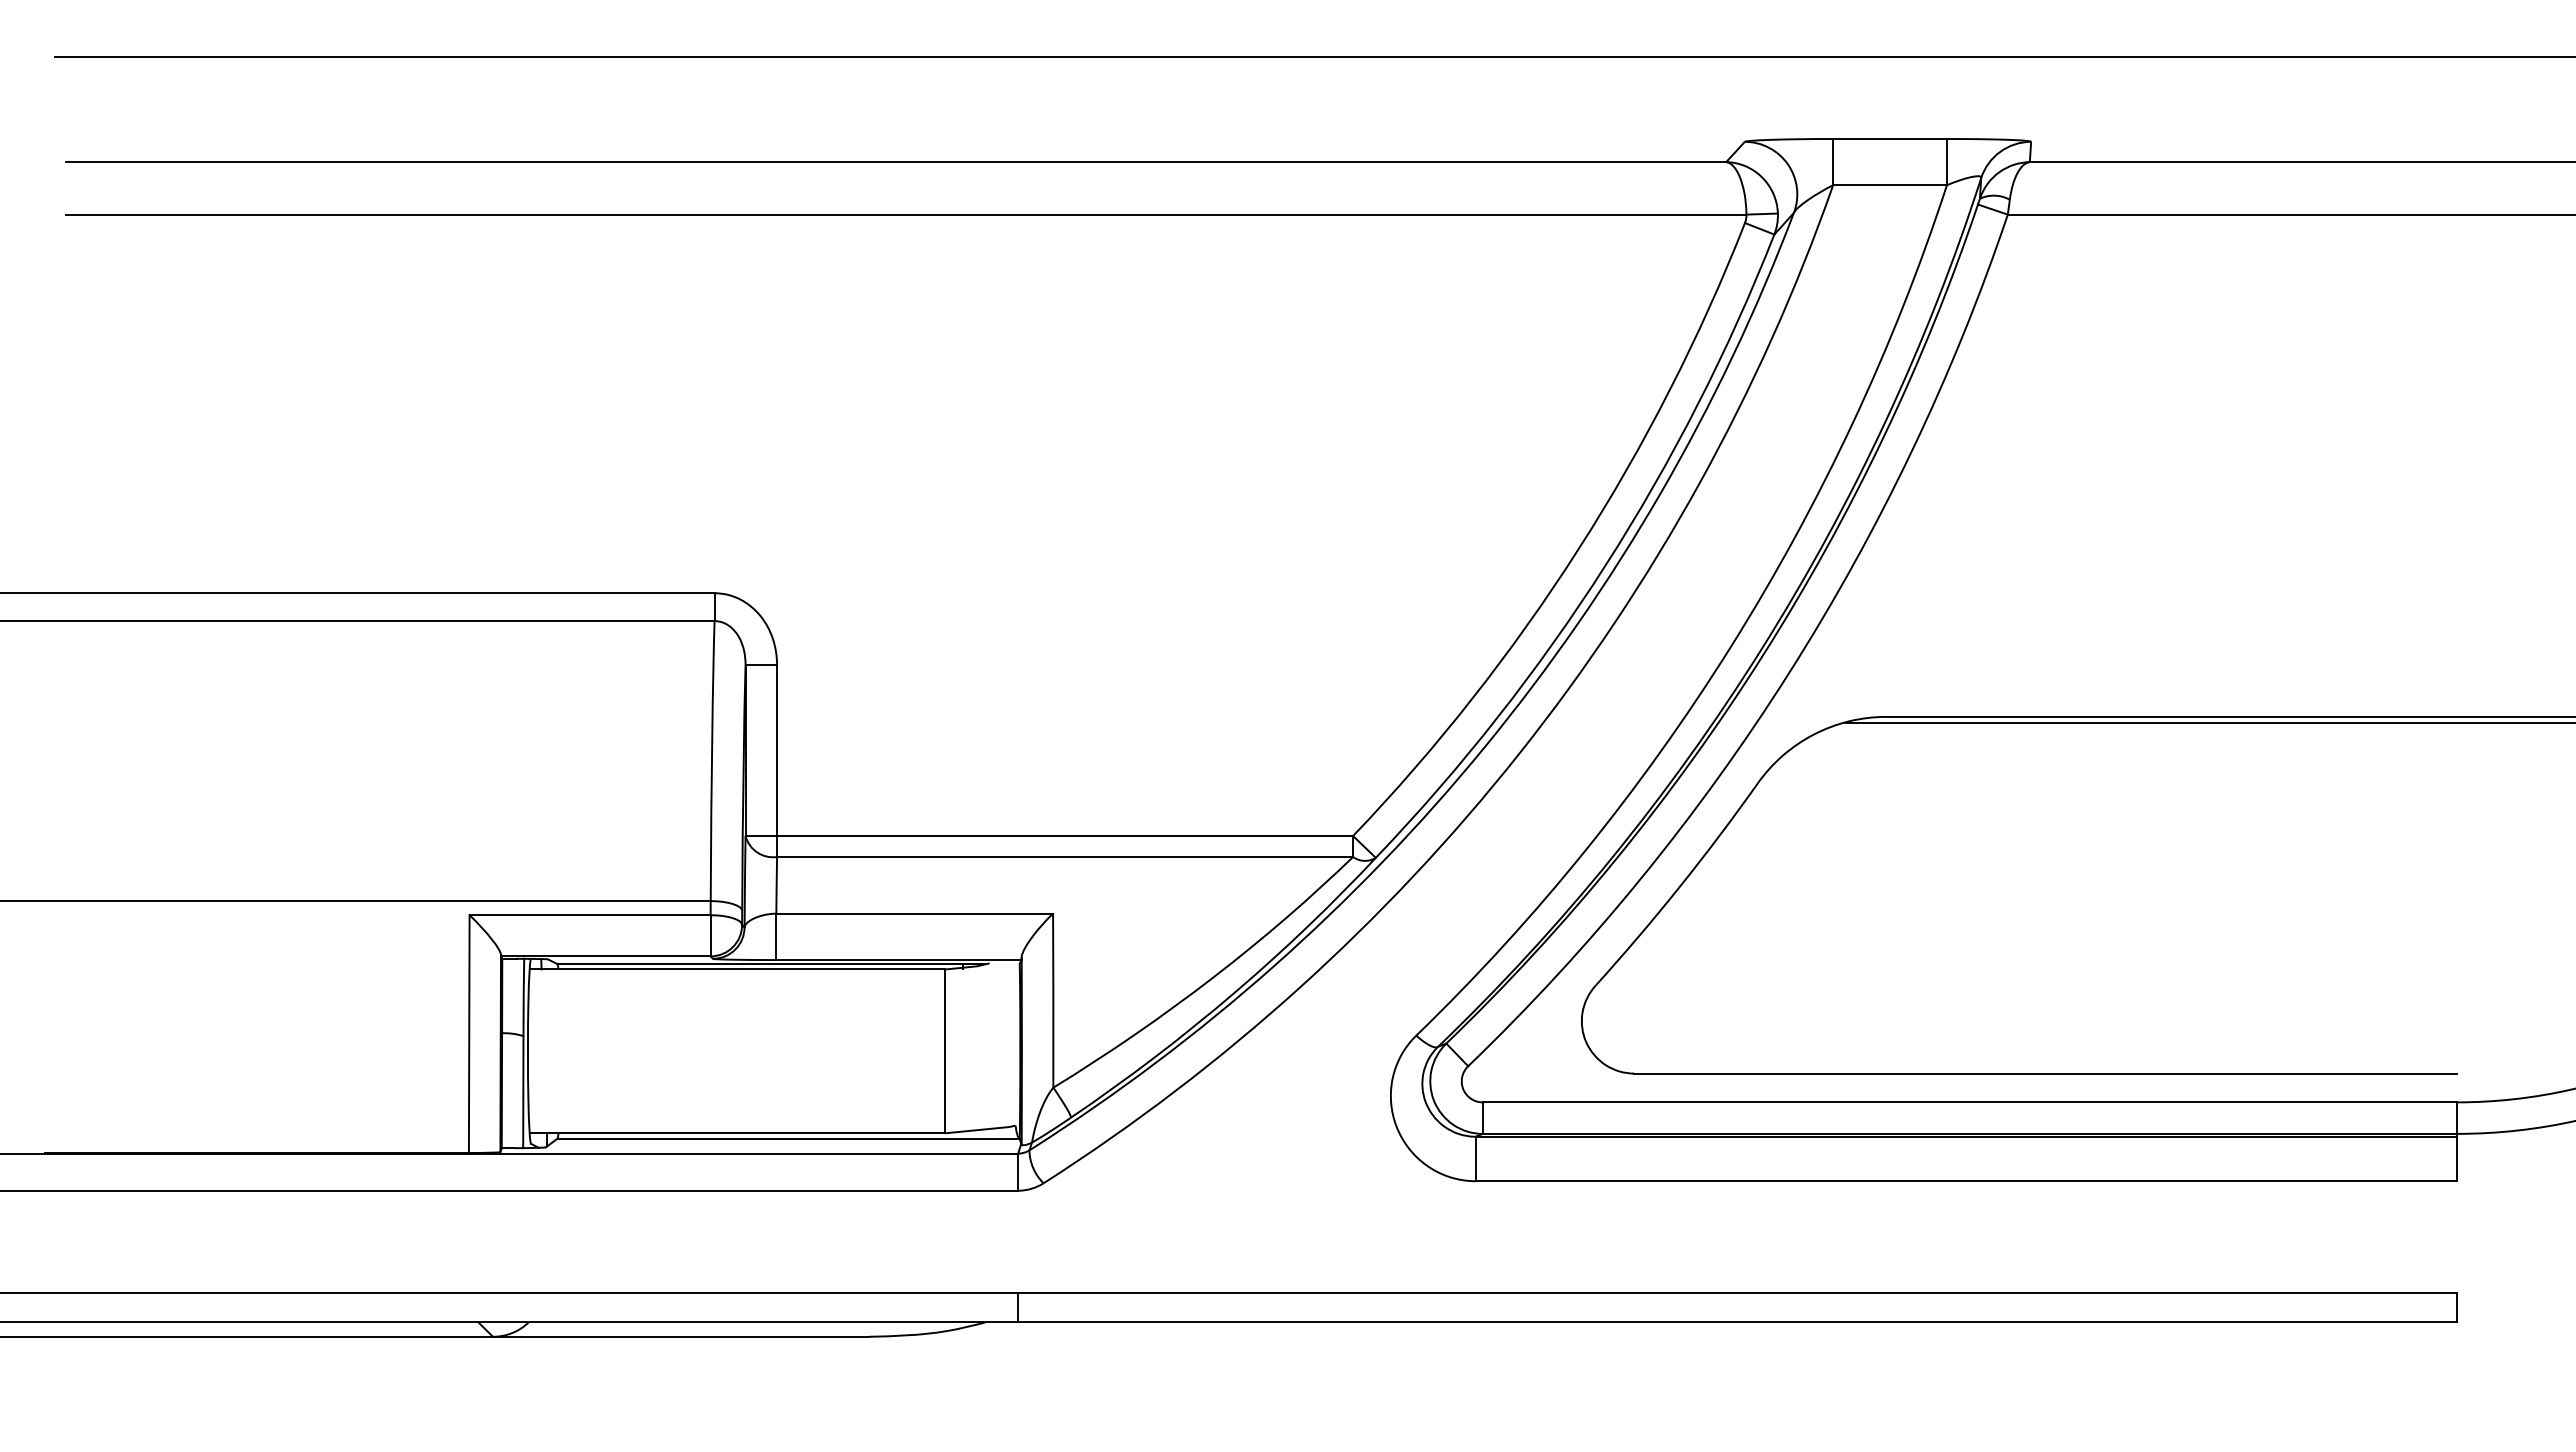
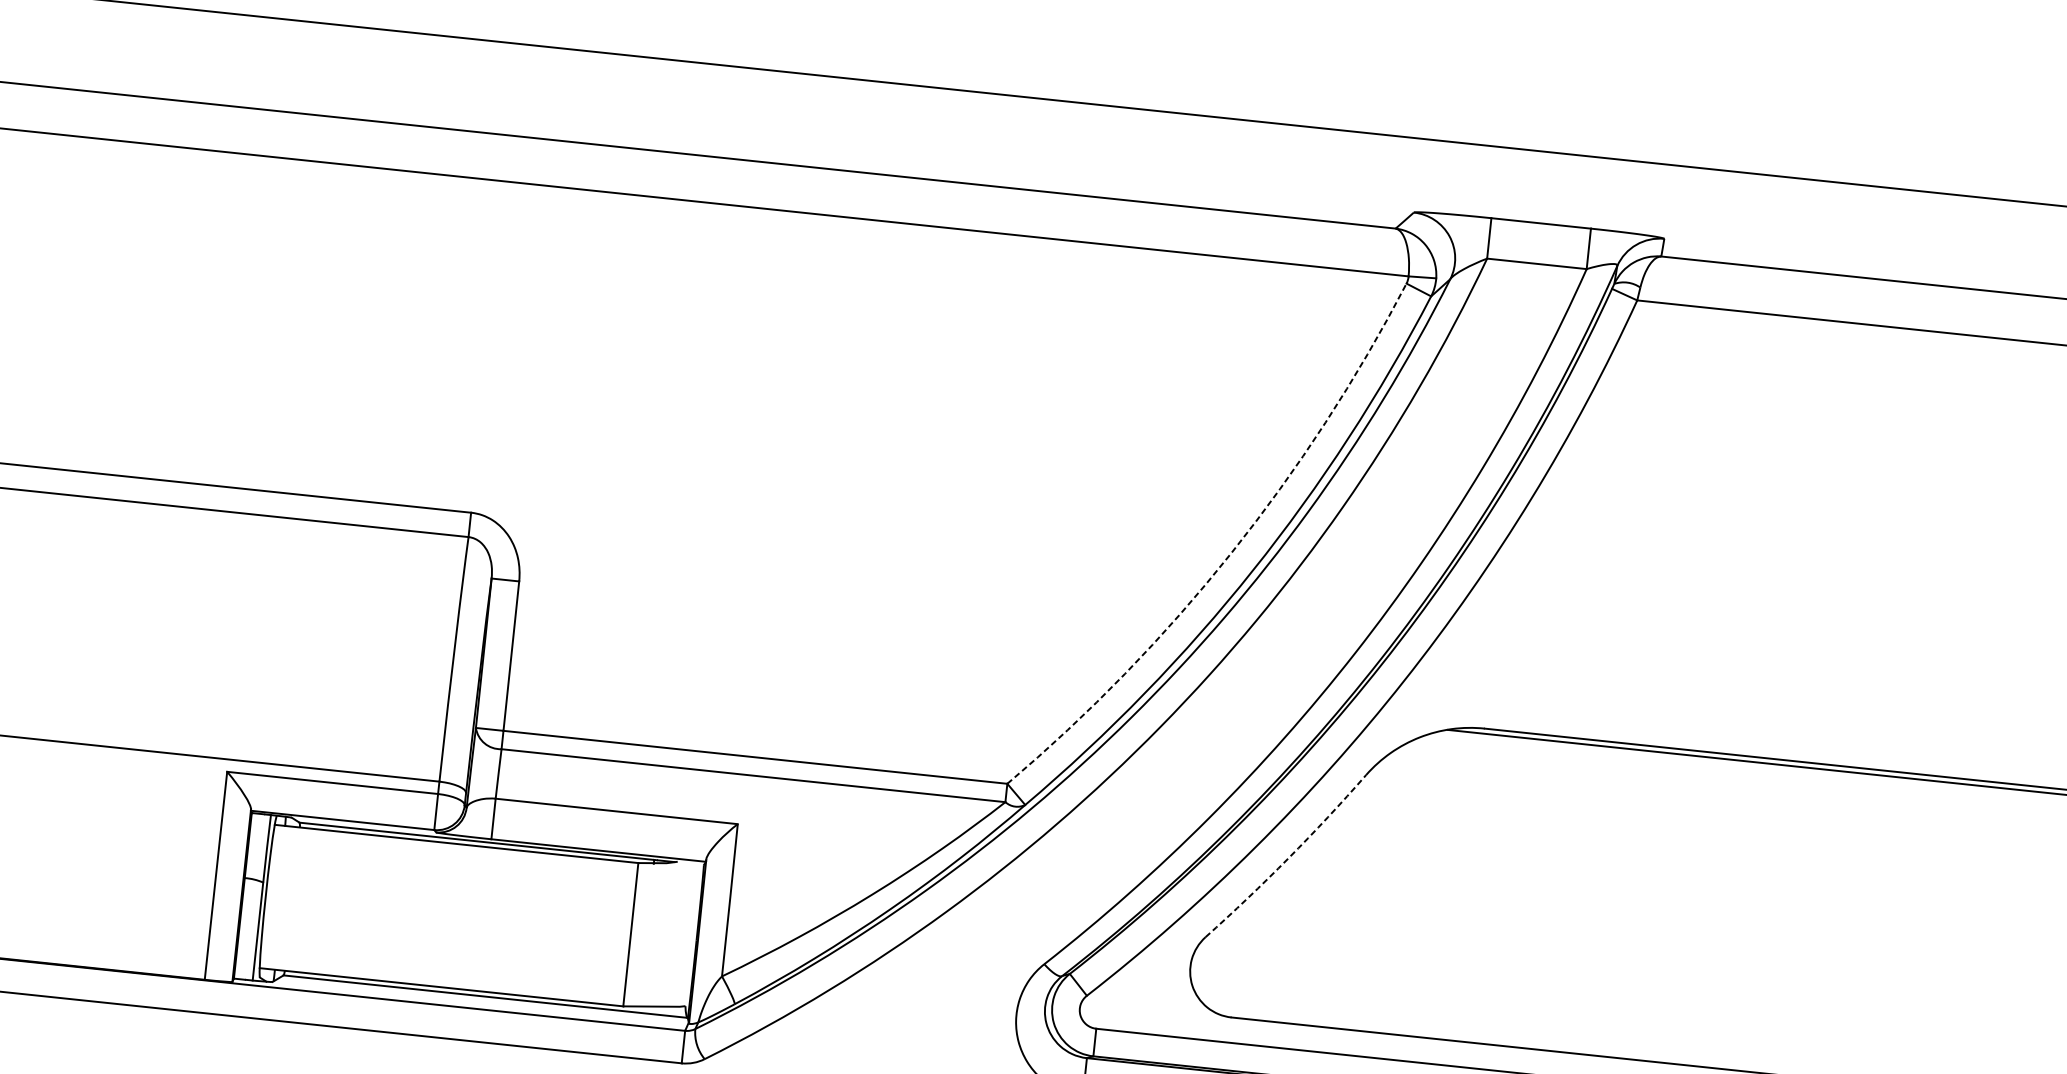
arc: (1578, 548) -> (1230, 553), solid -> dashed
arc: (1679, 887) -> (1288, 858), solid -> dashed

